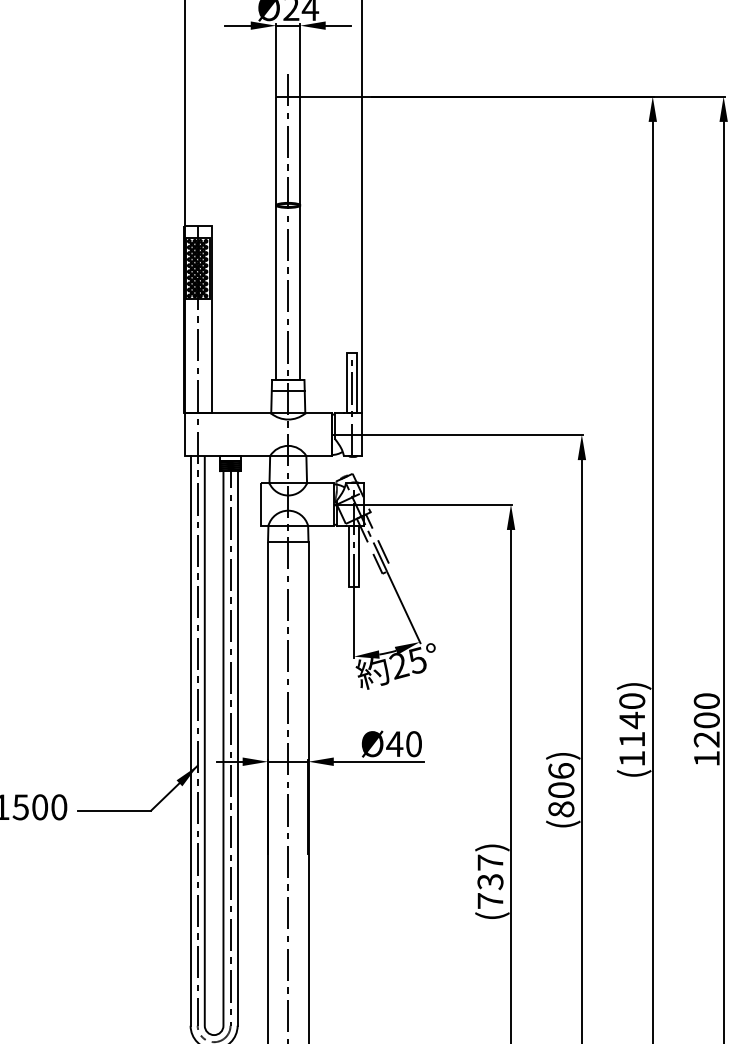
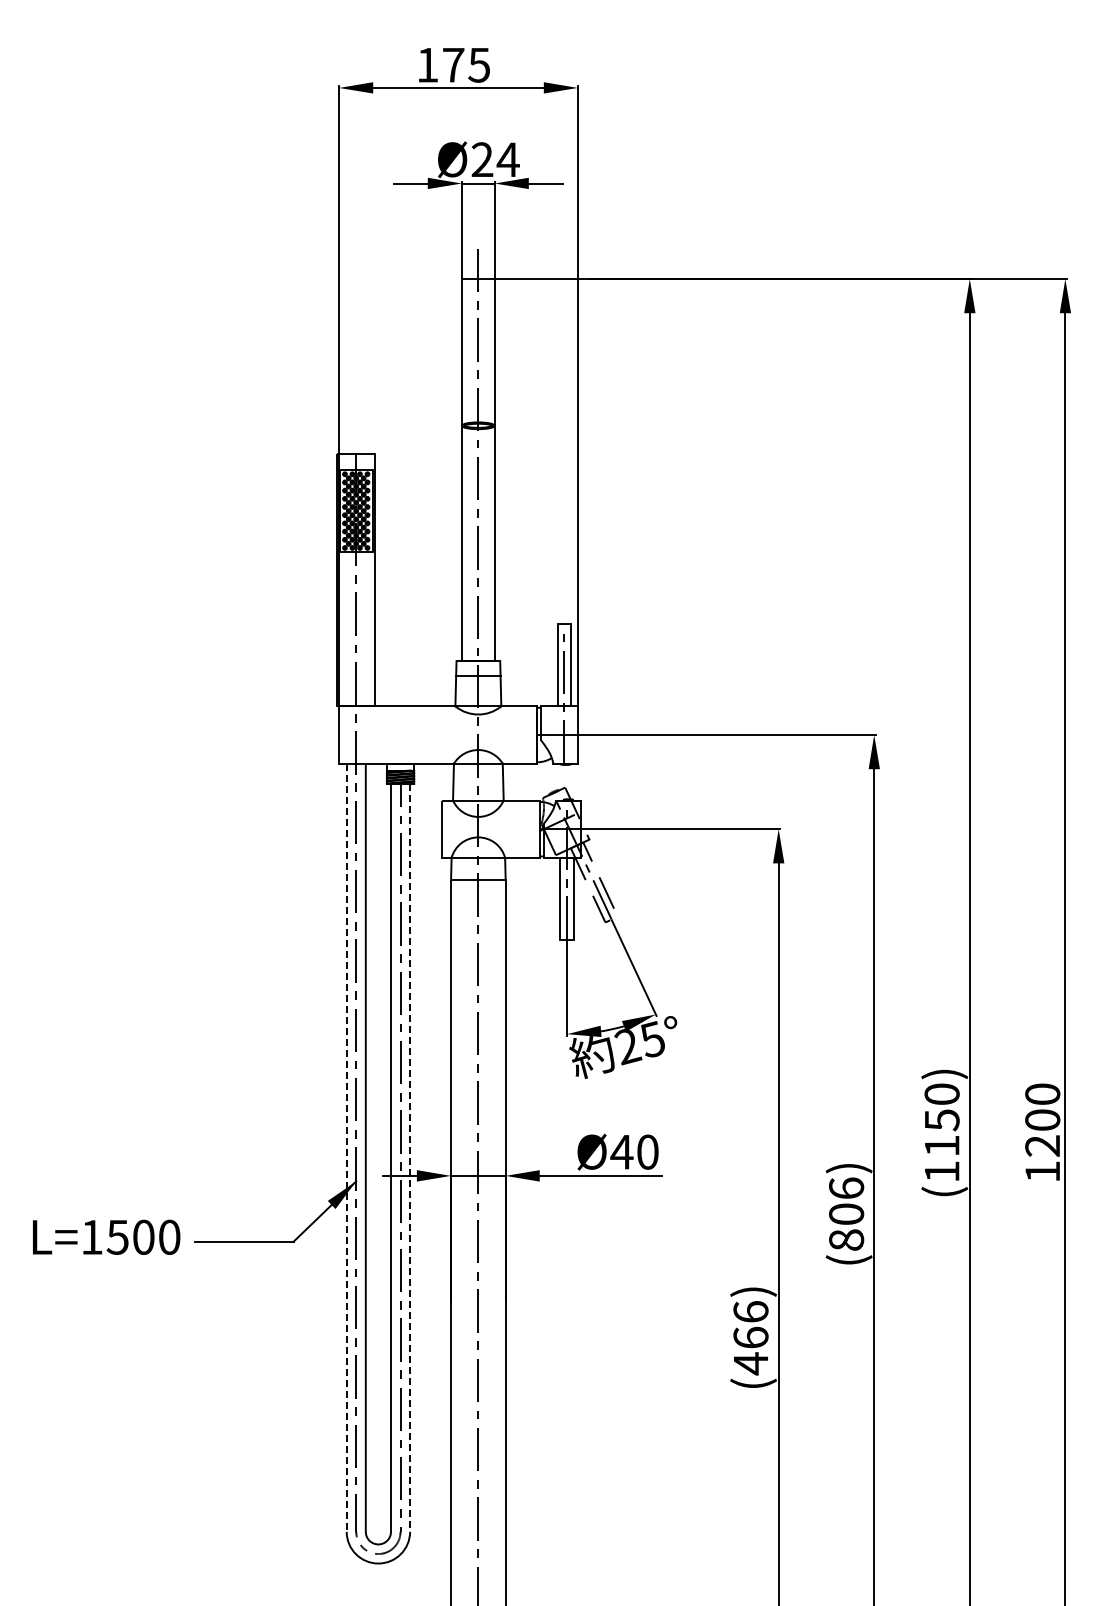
text: (632, 719) -> (942, 1119), (1140) -> (1150)
line: (190, 741) -> (346, 1148), solid -> dashed
line: (237, 748) -> (410, 1158), solid -> dashed
text: (490, 882) -> (750, 1338), (737) -> (466)

